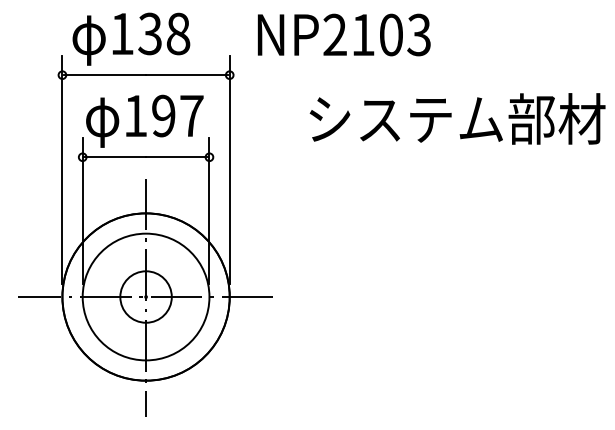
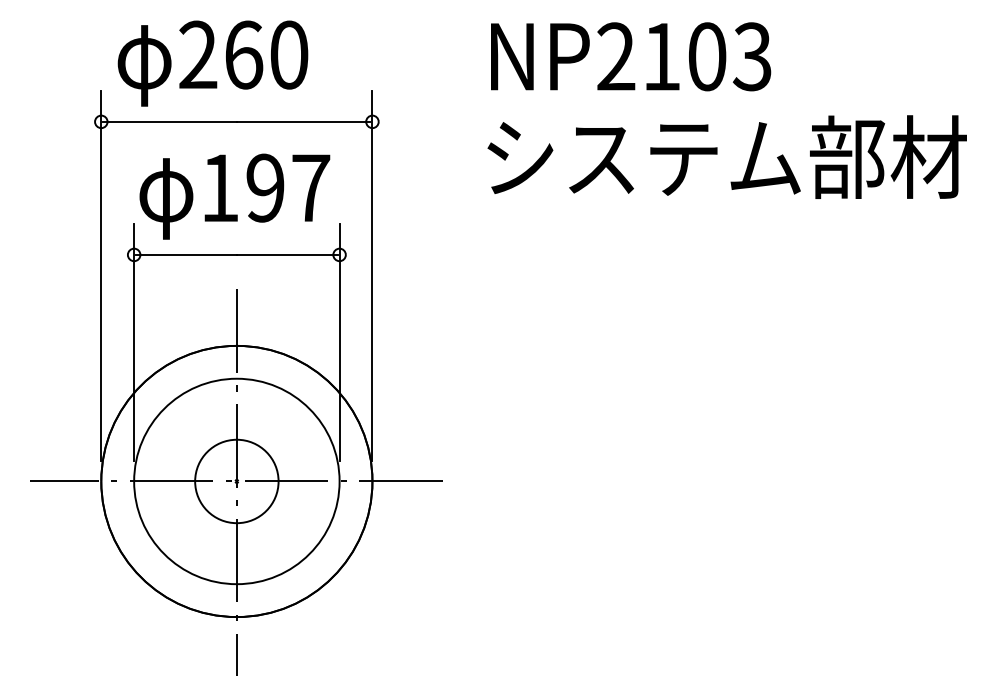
text: (150, 33) -> (244, 54), 138 -> 260
text: (343, 34) -> (629, 55), moved
text: (457, 118) -> (727, 156), moved

